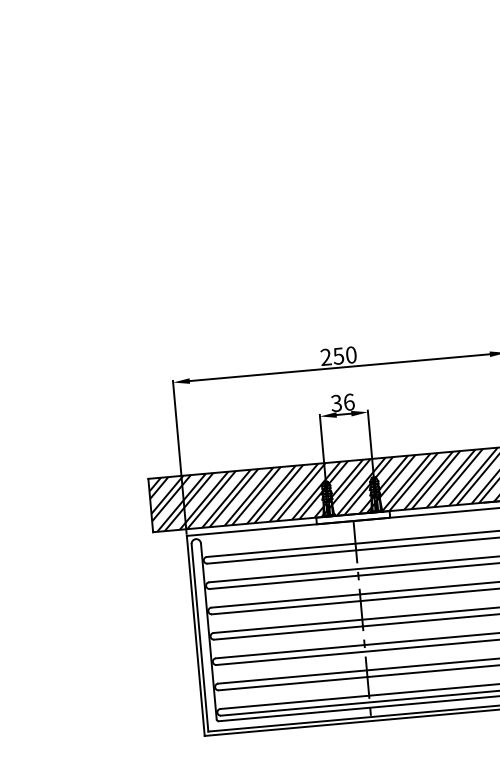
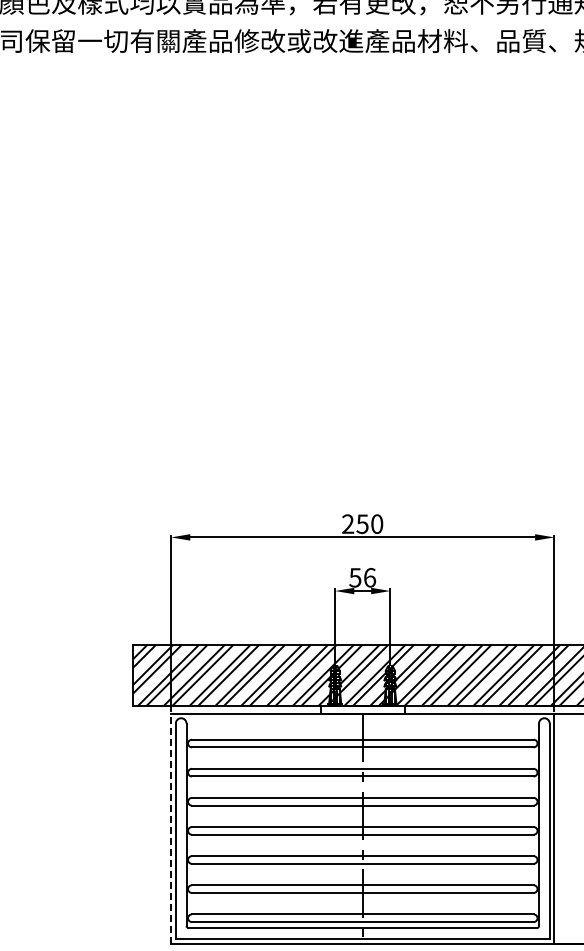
text: (336, 403) -> (355, 577), 36 -> 56
line: (196, 635) -> (171, 828), solid -> dashed

